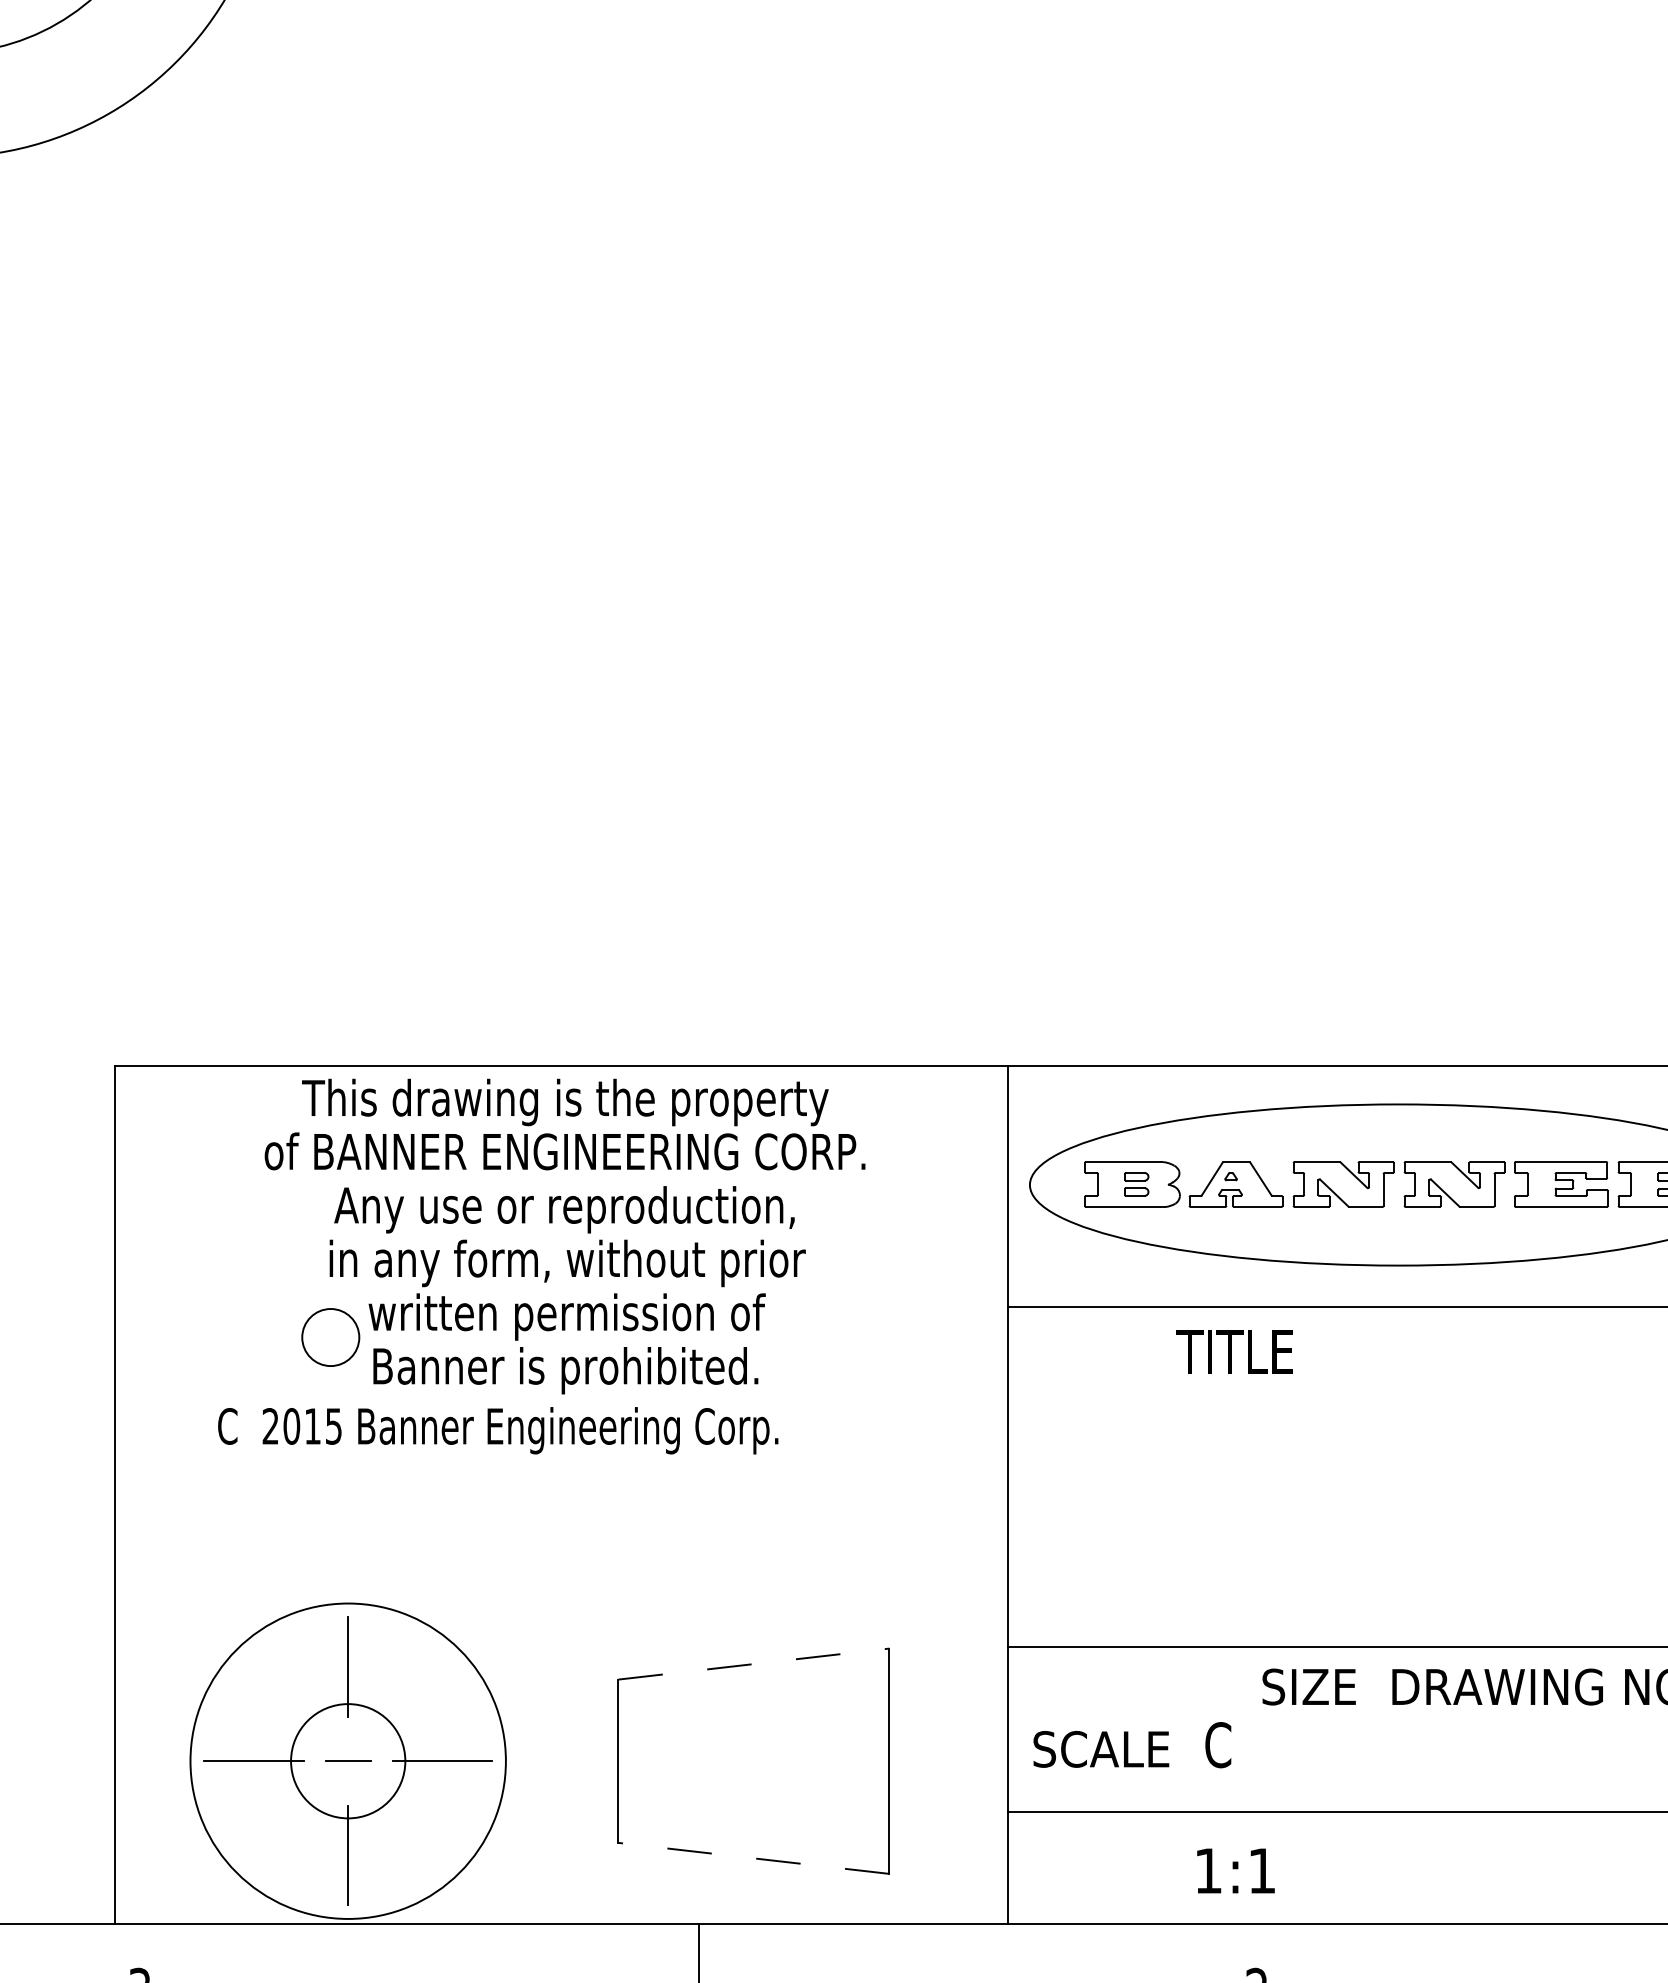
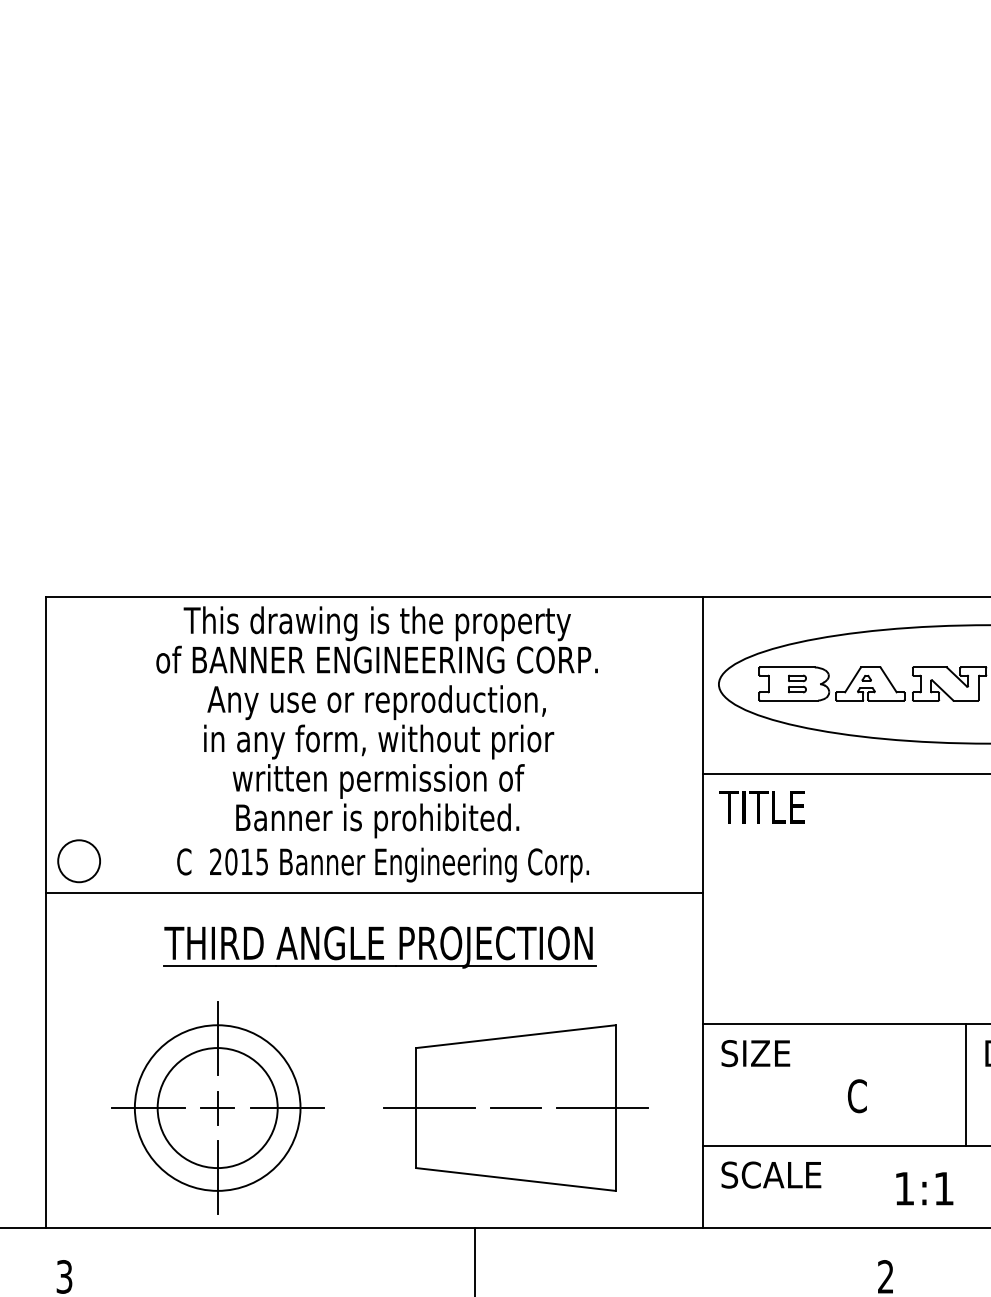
circle: (330, 1337) -> (78, 861), moved
text: (1234, 1351) -> (761, 806), moved
text: (498, 1430) -> (383, 864), moved
line: (561, 1468) -> (374, 892), added
part: (569, 1542) -> (380, 947), added
line: (754, 1664) -> (516, 1036), dashed -> solid
text: (1308, 1686) -> (755, 1053), moved
line: (1365, 1729) -> (965, 1084), added
text: (1101, 1749) -> (771, 1175), moved
circle: (347, 1760) -> (217, 1107), size x0.71
circle: (347, 1760) -> (217, 1107), size x1.43
line: (348, 1760) -> (217, 1107), added
line: (635, 1761) -> (428, 1108), added
line: (753, 1761) -> (515, 1108), added
line: (871, 1761) -> (602, 1108), added
line: (753, 1858) -> (515, 1179), dashed -> solid
text: (1235, 1870) -> (924, 1188), moved

